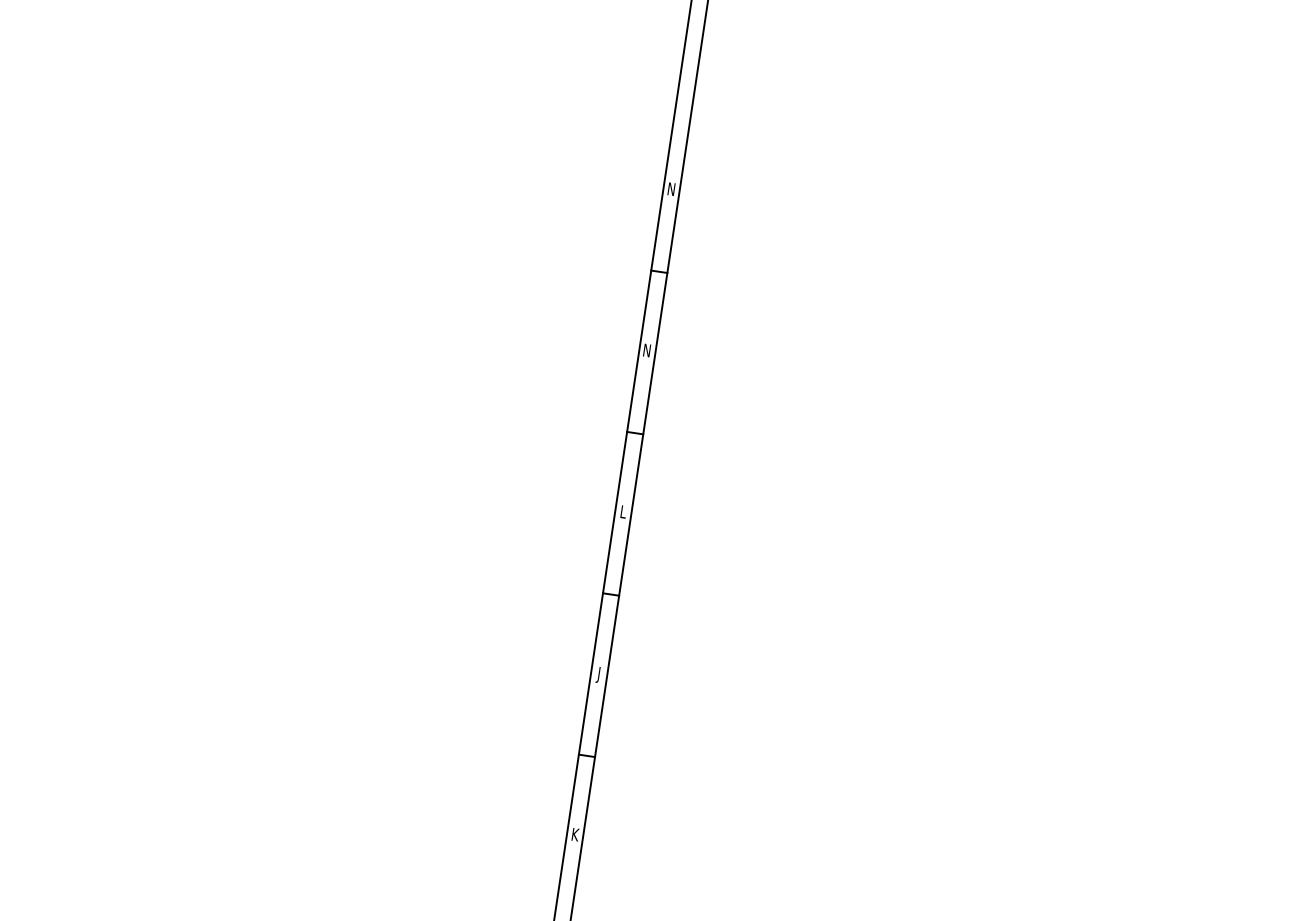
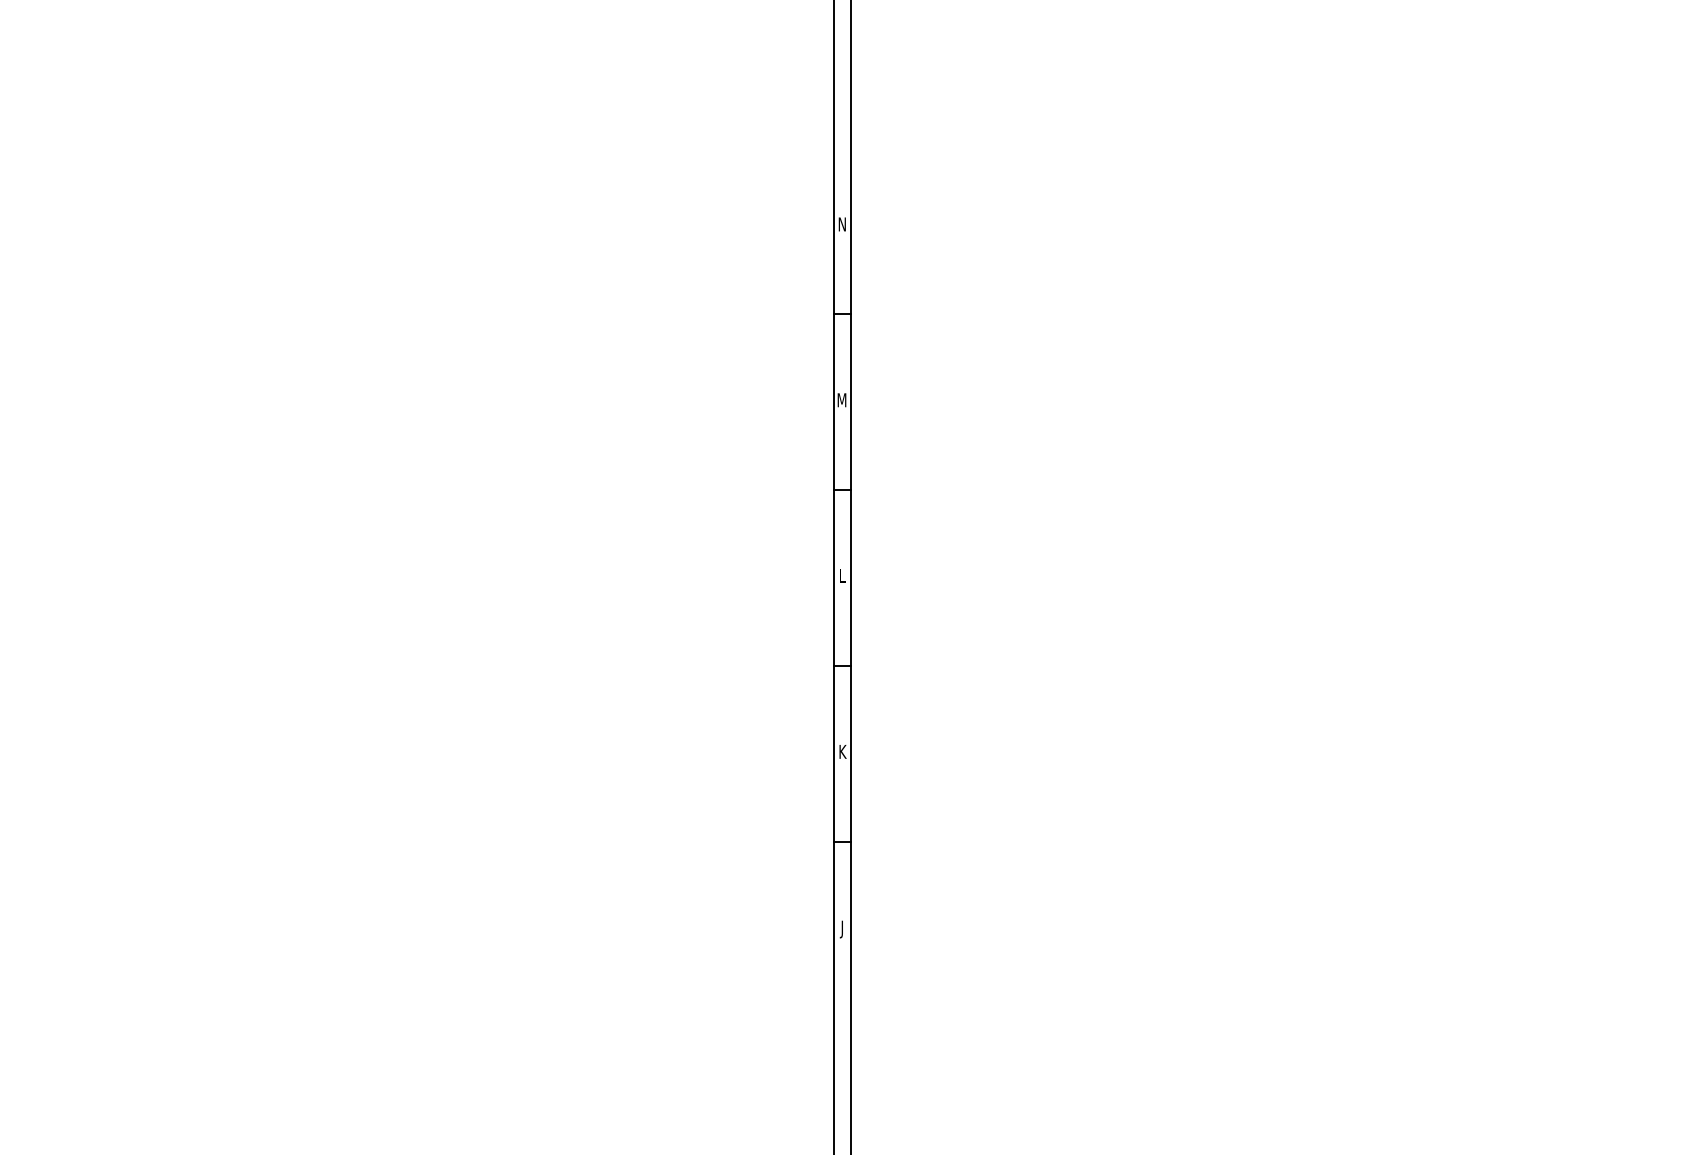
text: (646, 350) -> (841, 400), N -> M
text: (599, 674) -> (842, 753), J -> K
text: (574, 836) -> (842, 929), K -> J

